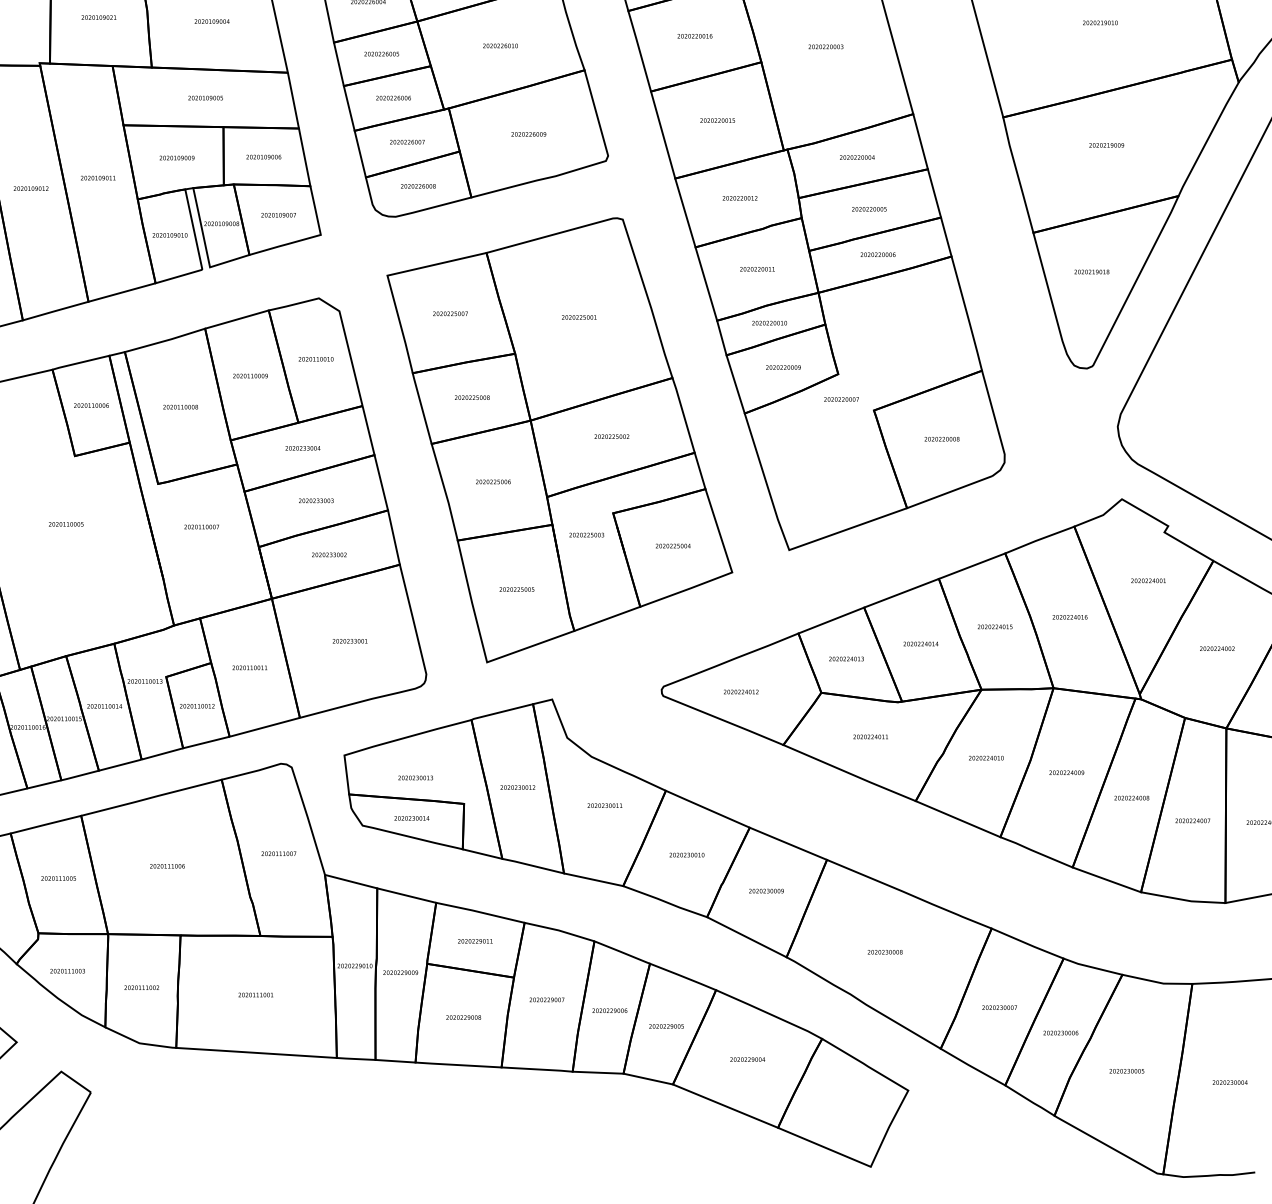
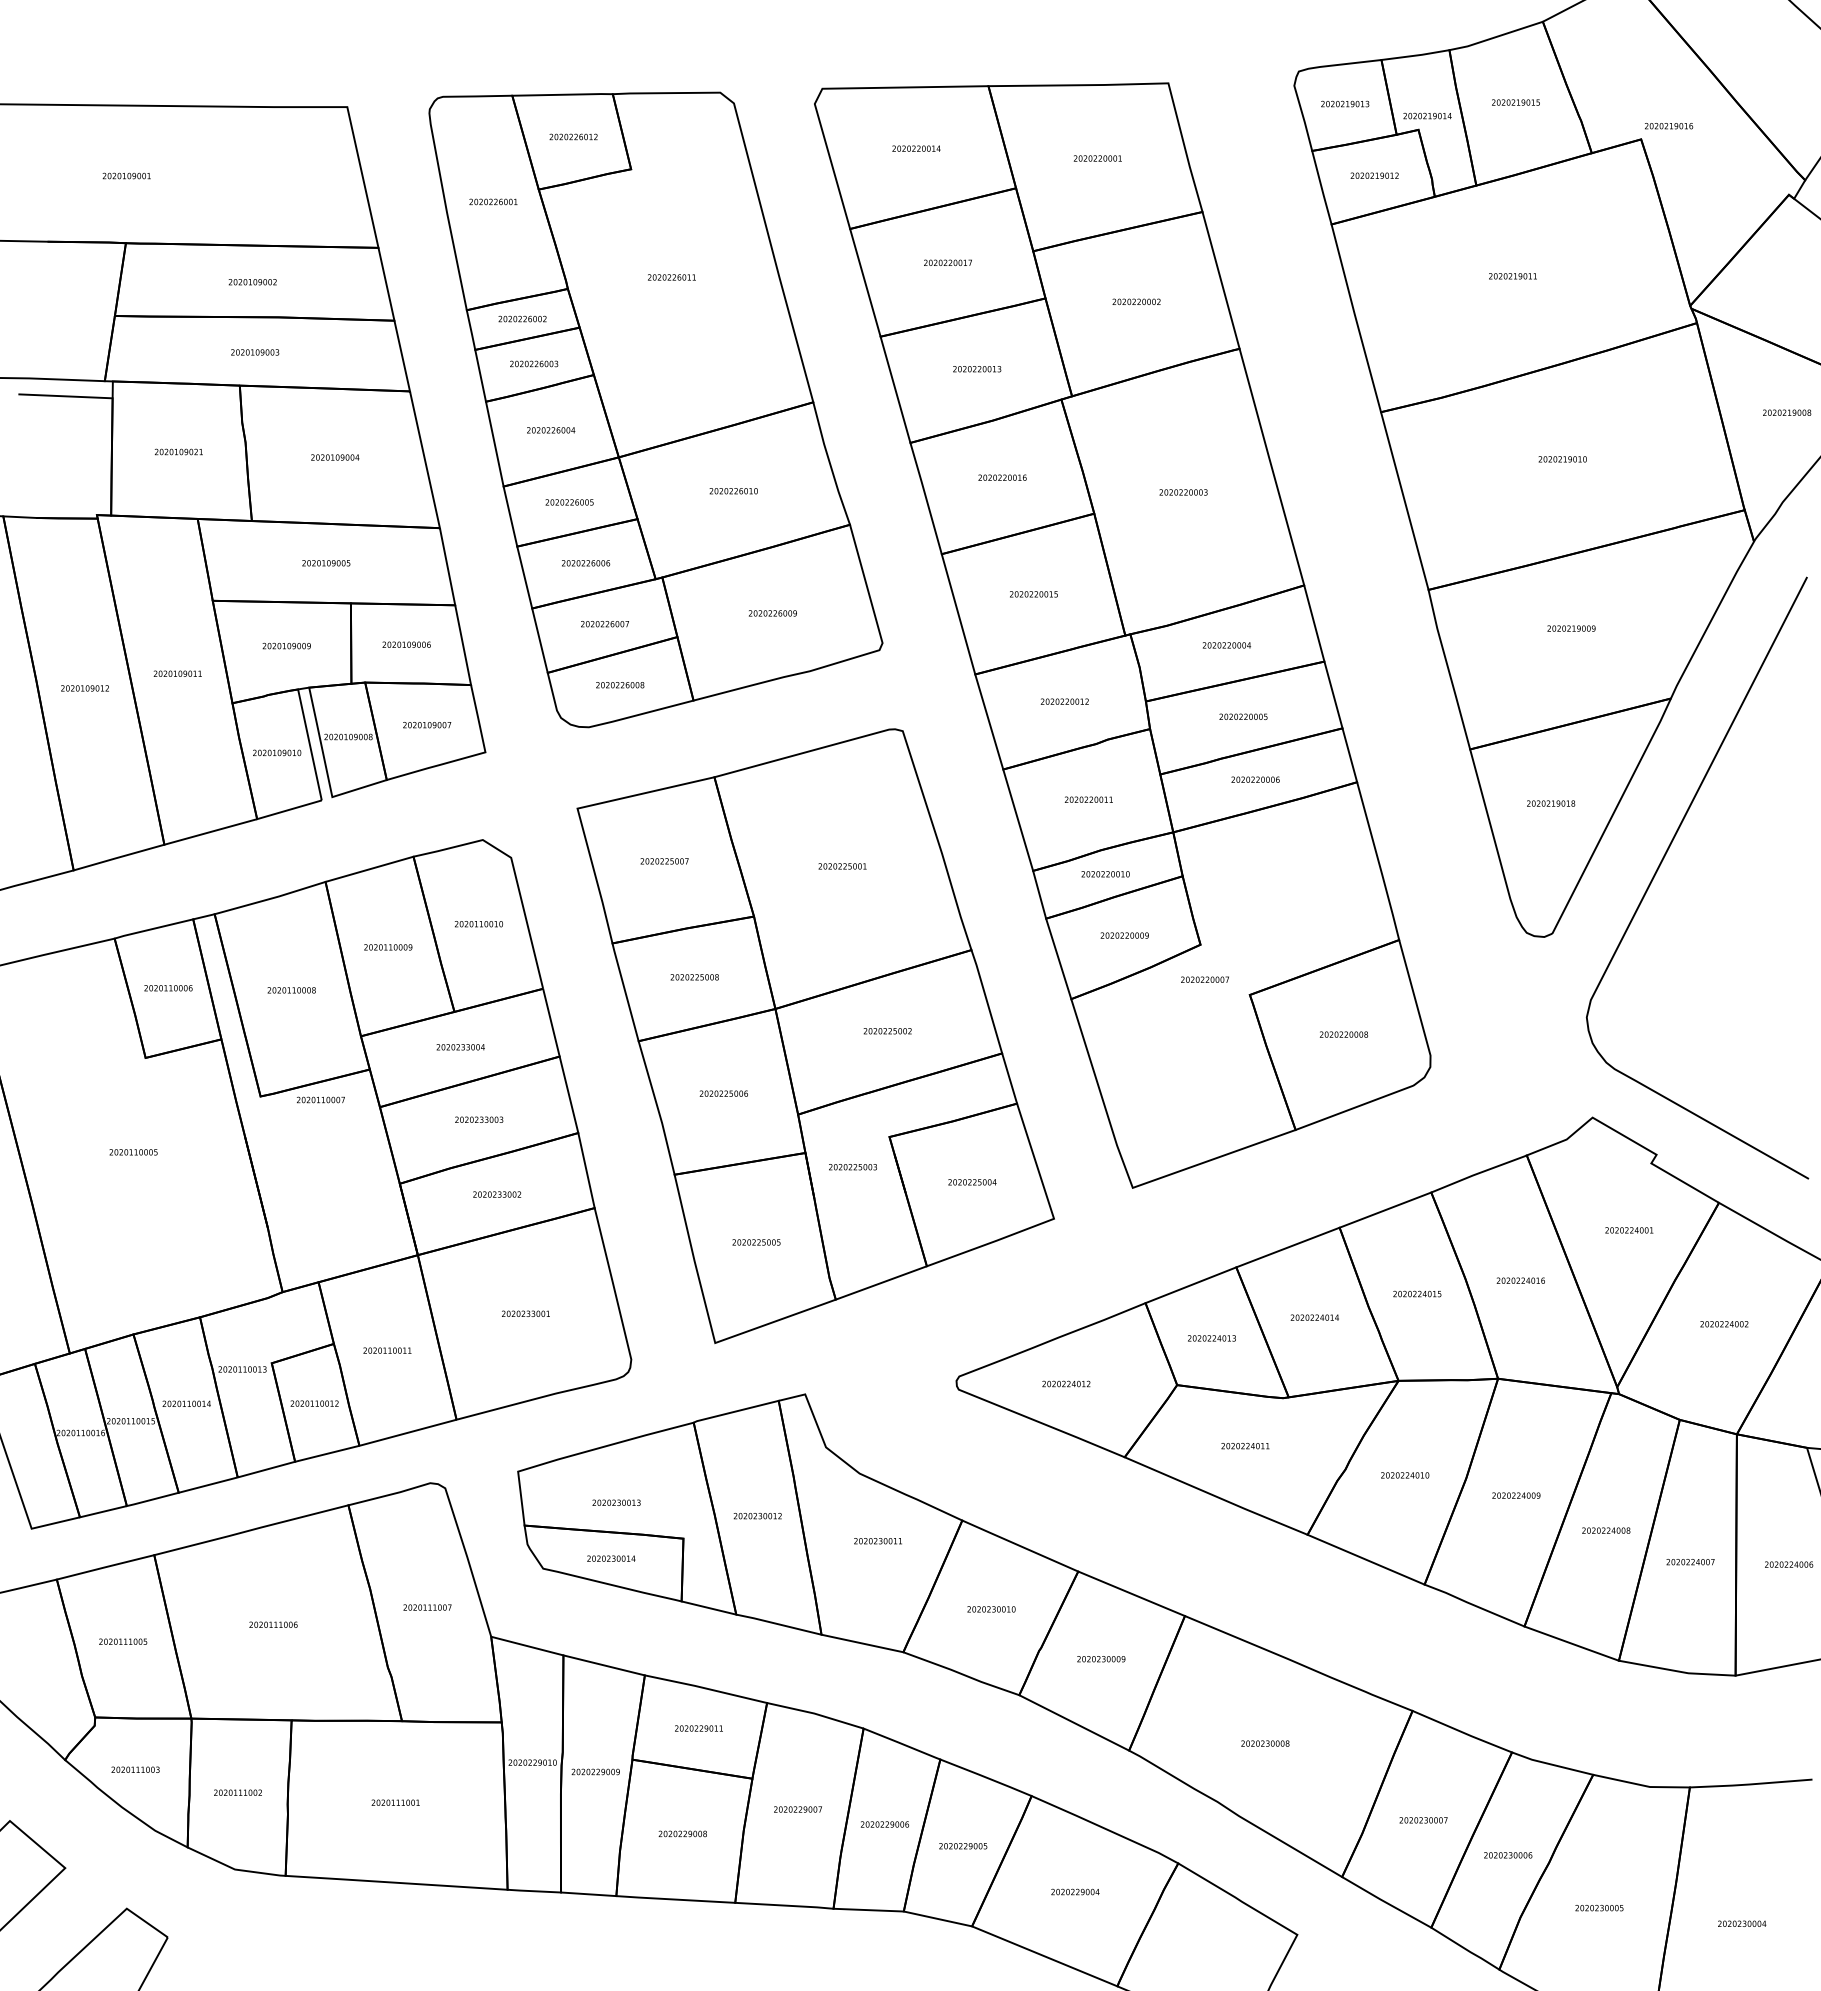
text: (201, 526) -> (320, 1099), moved

